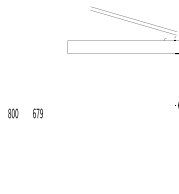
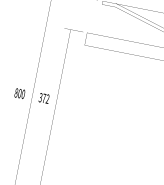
text: (37, 113) -> (43, 98), 679 -> 372

